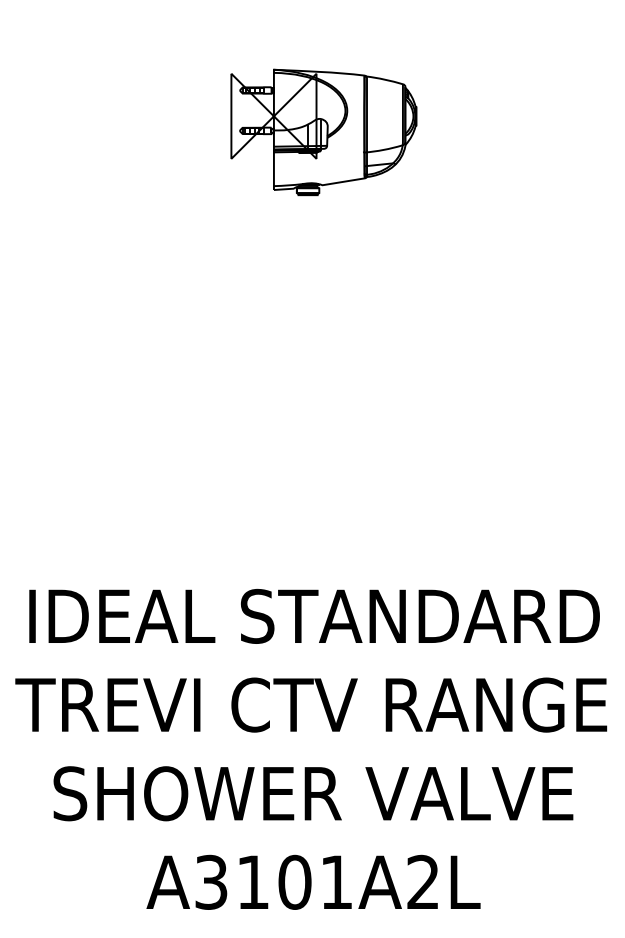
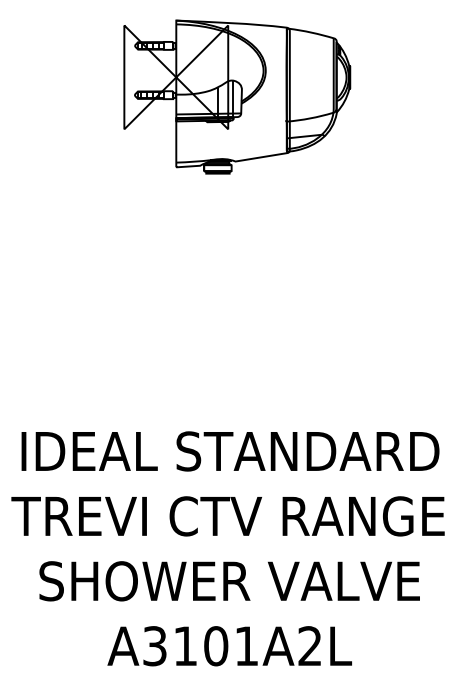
part: (324, 131) -> (237, 96), size x1.67

